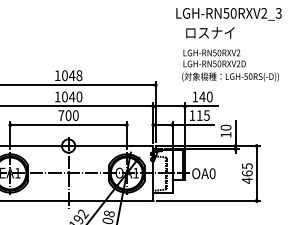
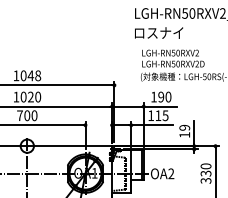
text: (210, 32) -> (159, 32), moved
text: (72, 96) -> (31, 96), 1040 -> 1020
text: (202, 96) -> (161, 96), 140 -> 190
text: (225, 127) -> (184, 127), 10 -> 19
text: (212, 173) -> (171, 173), OA0 -> OA2
text: (246, 173) -> (205, 173), 465 -> 330

